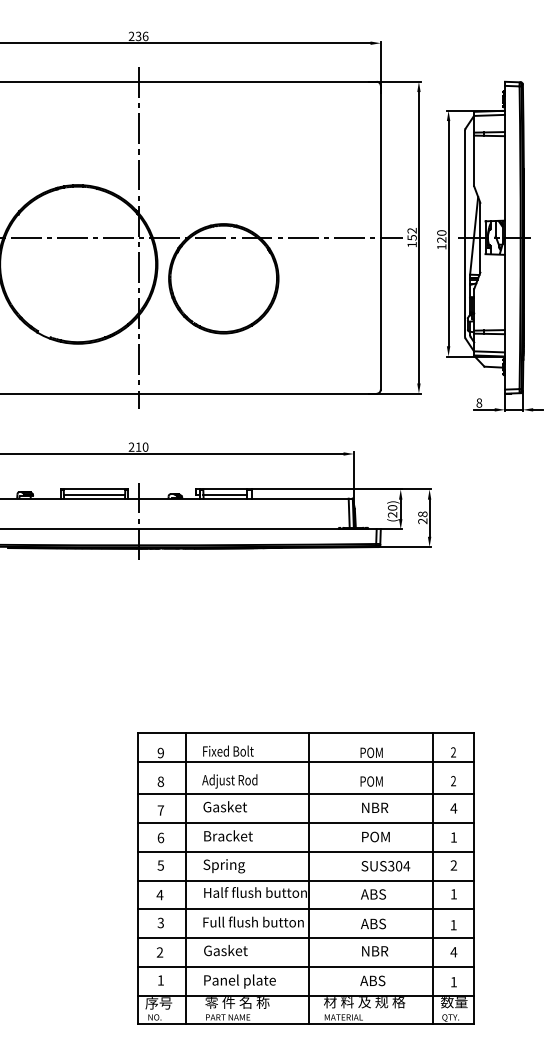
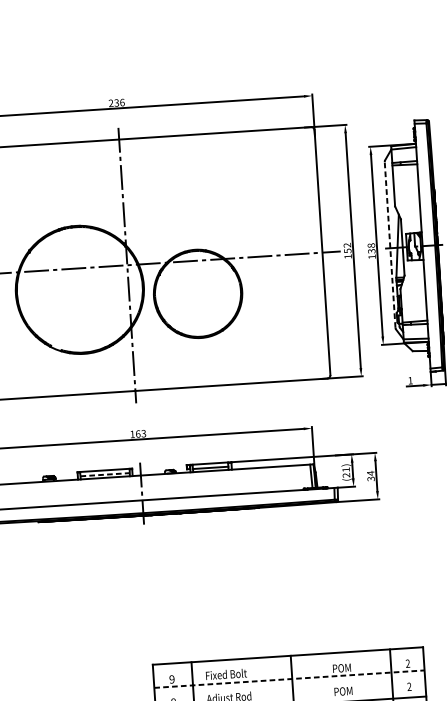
line: (464, 233) -> (389, 244), solid -> dashed
text: (441, 236) -> (371, 248), 120 -> 138
text: (479, 402) -> (410, 380), 8 -> 1
text: (138, 446) -> (138, 433), 210 -> 163
line: (94, 494) -> (105, 474), solid -> dashed
text: (392, 507) -> (345, 469), (20) -> (21)
text: (422, 517) -> (370, 475), 28 -> 34
line: (305, 762) -> (289, 679), solid -> dashed

